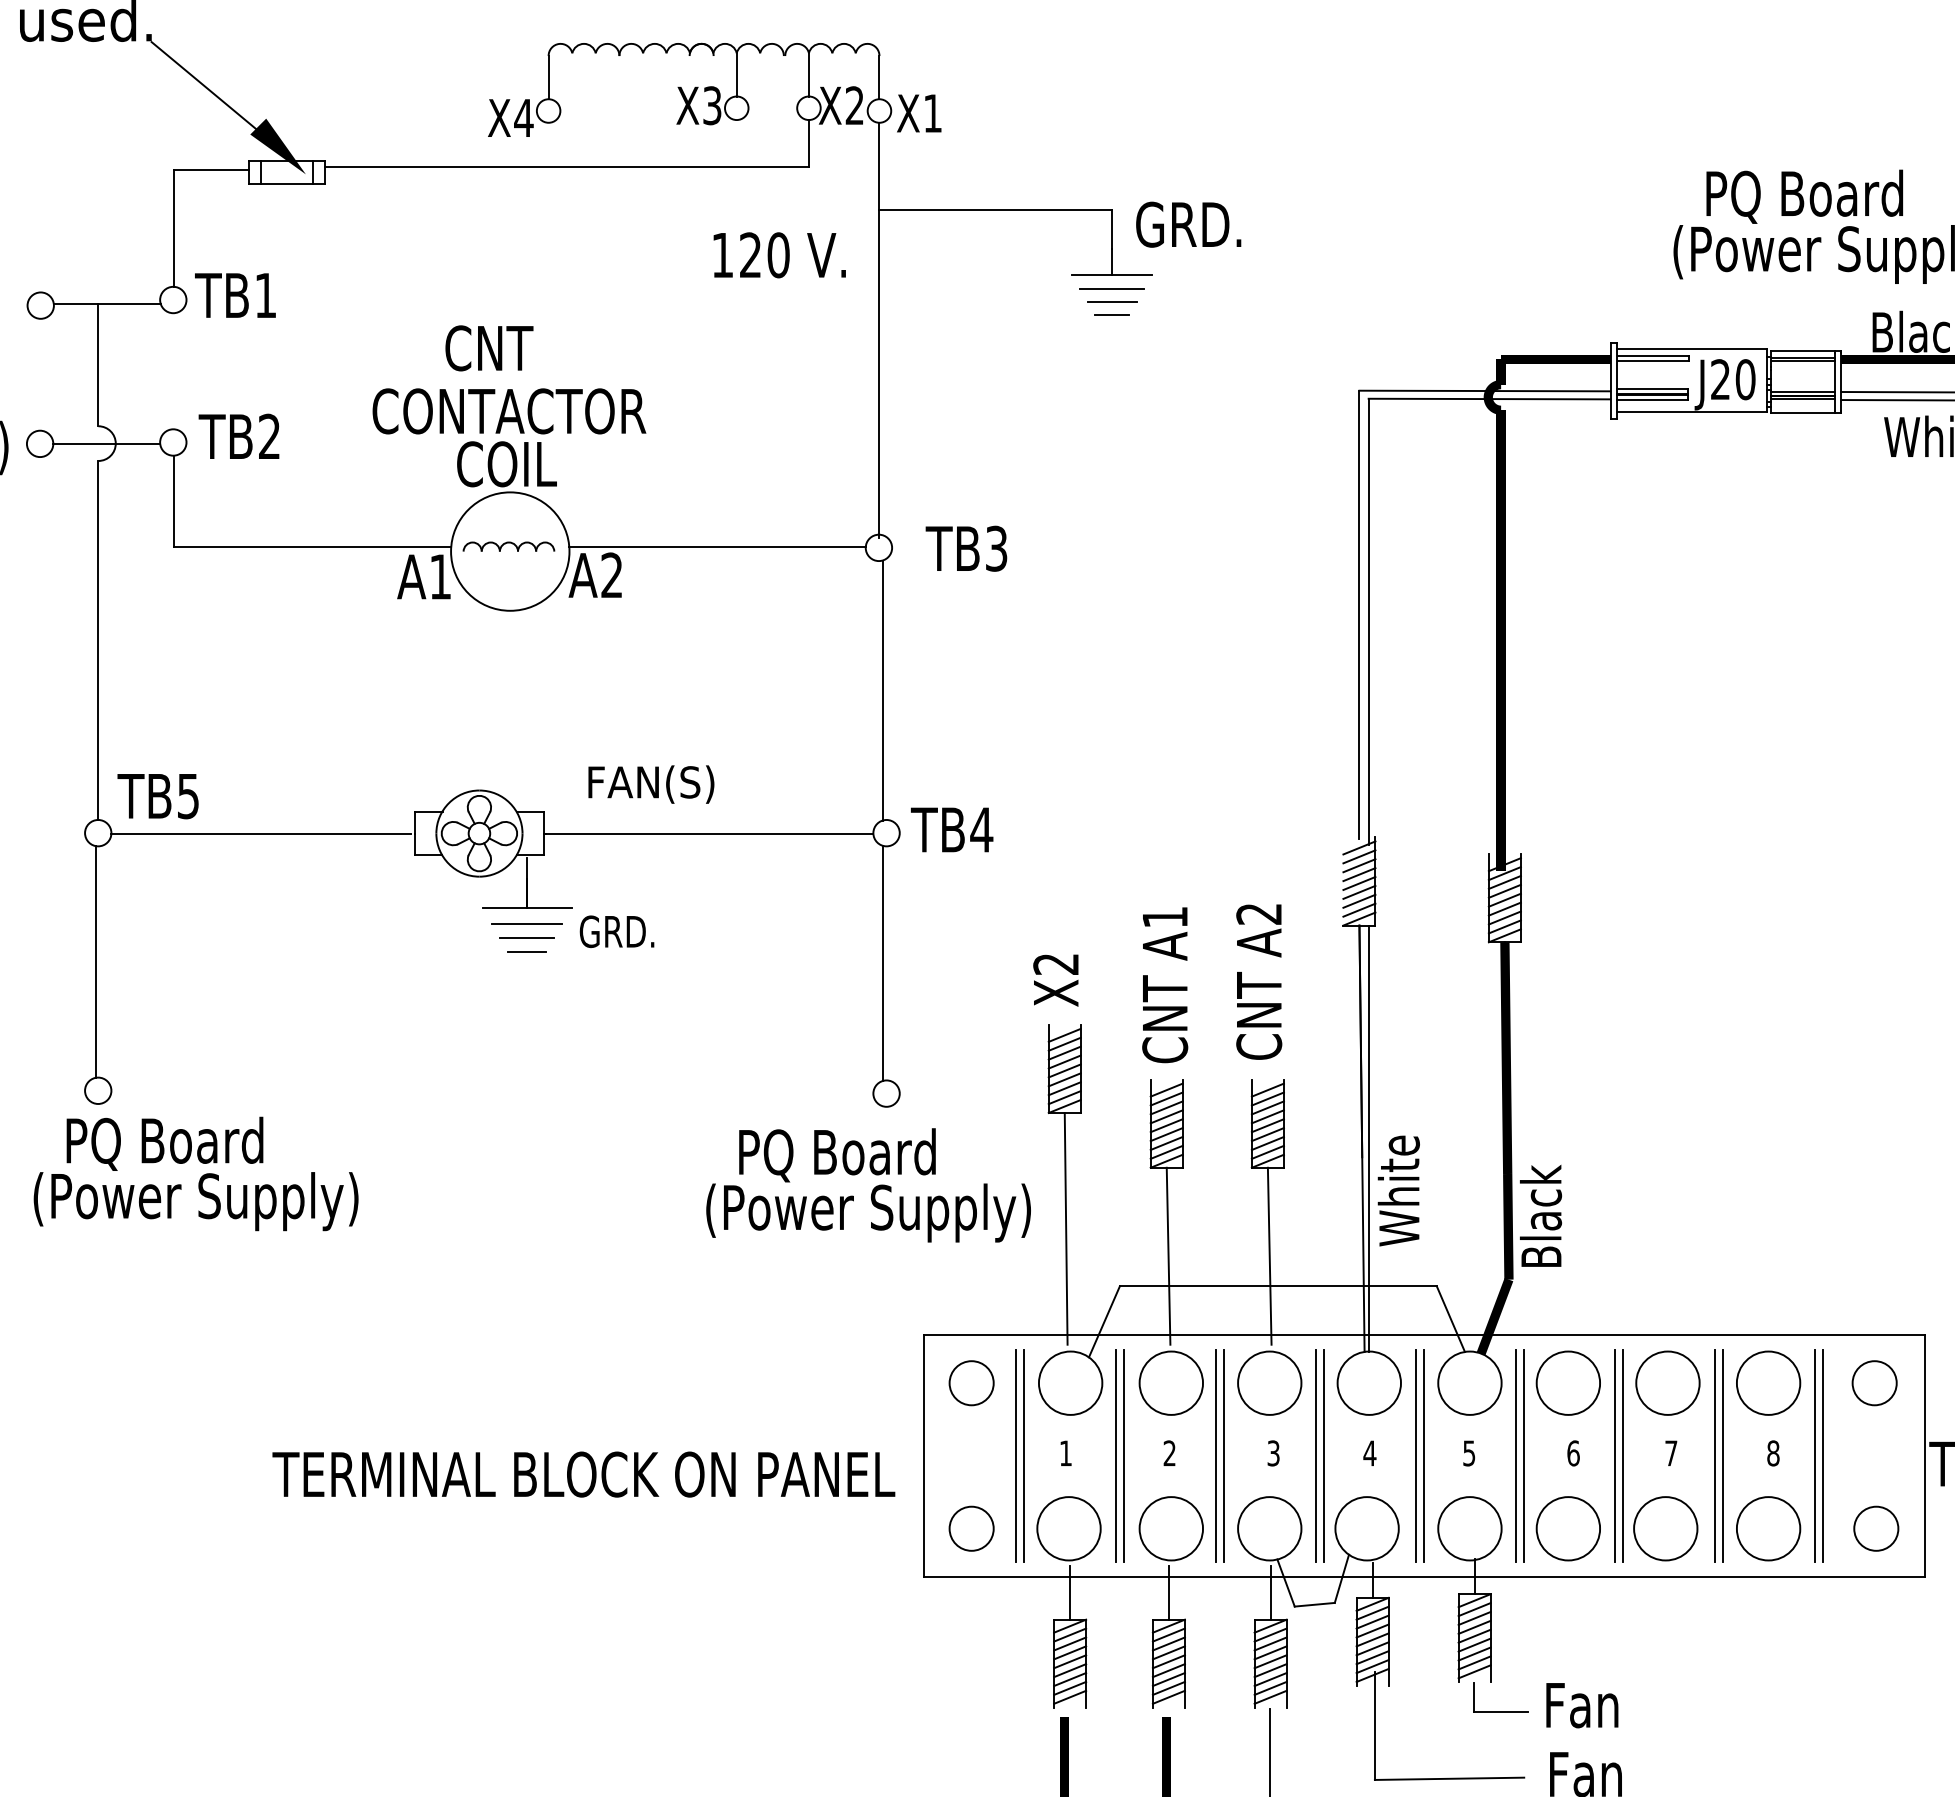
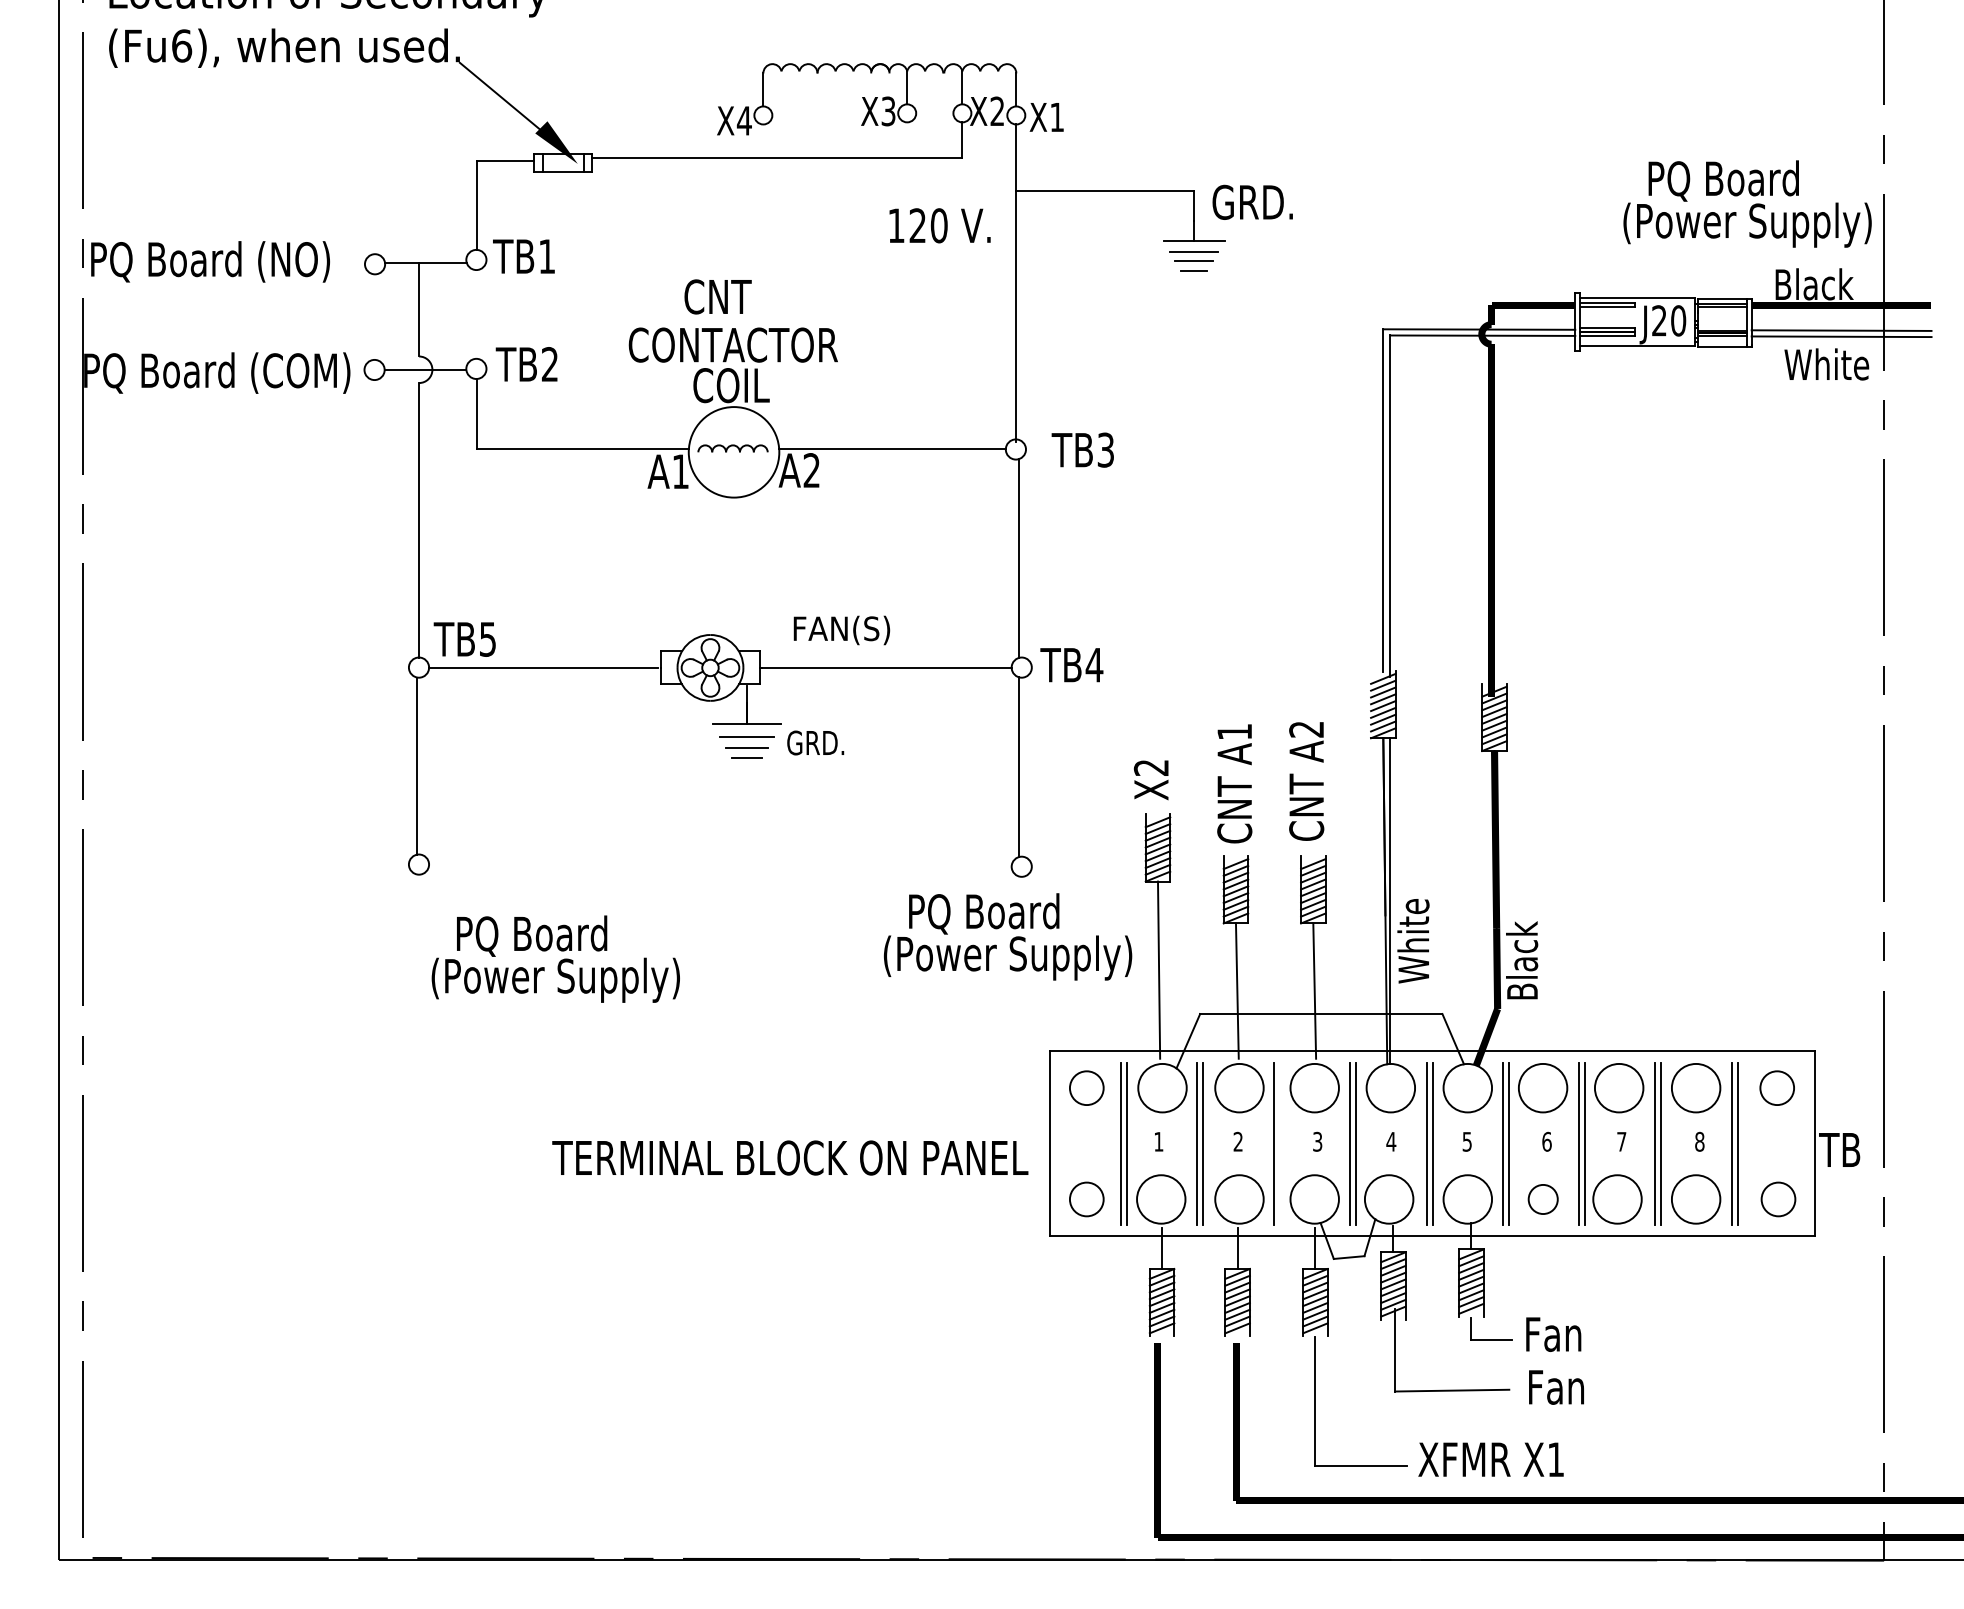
text: (195, 1173) -> (555, 958), moved
line: (1223, 1455) -> (1279, 1143), removed
circle: (1568, 1528) -> (1543, 1199), size x0.6

